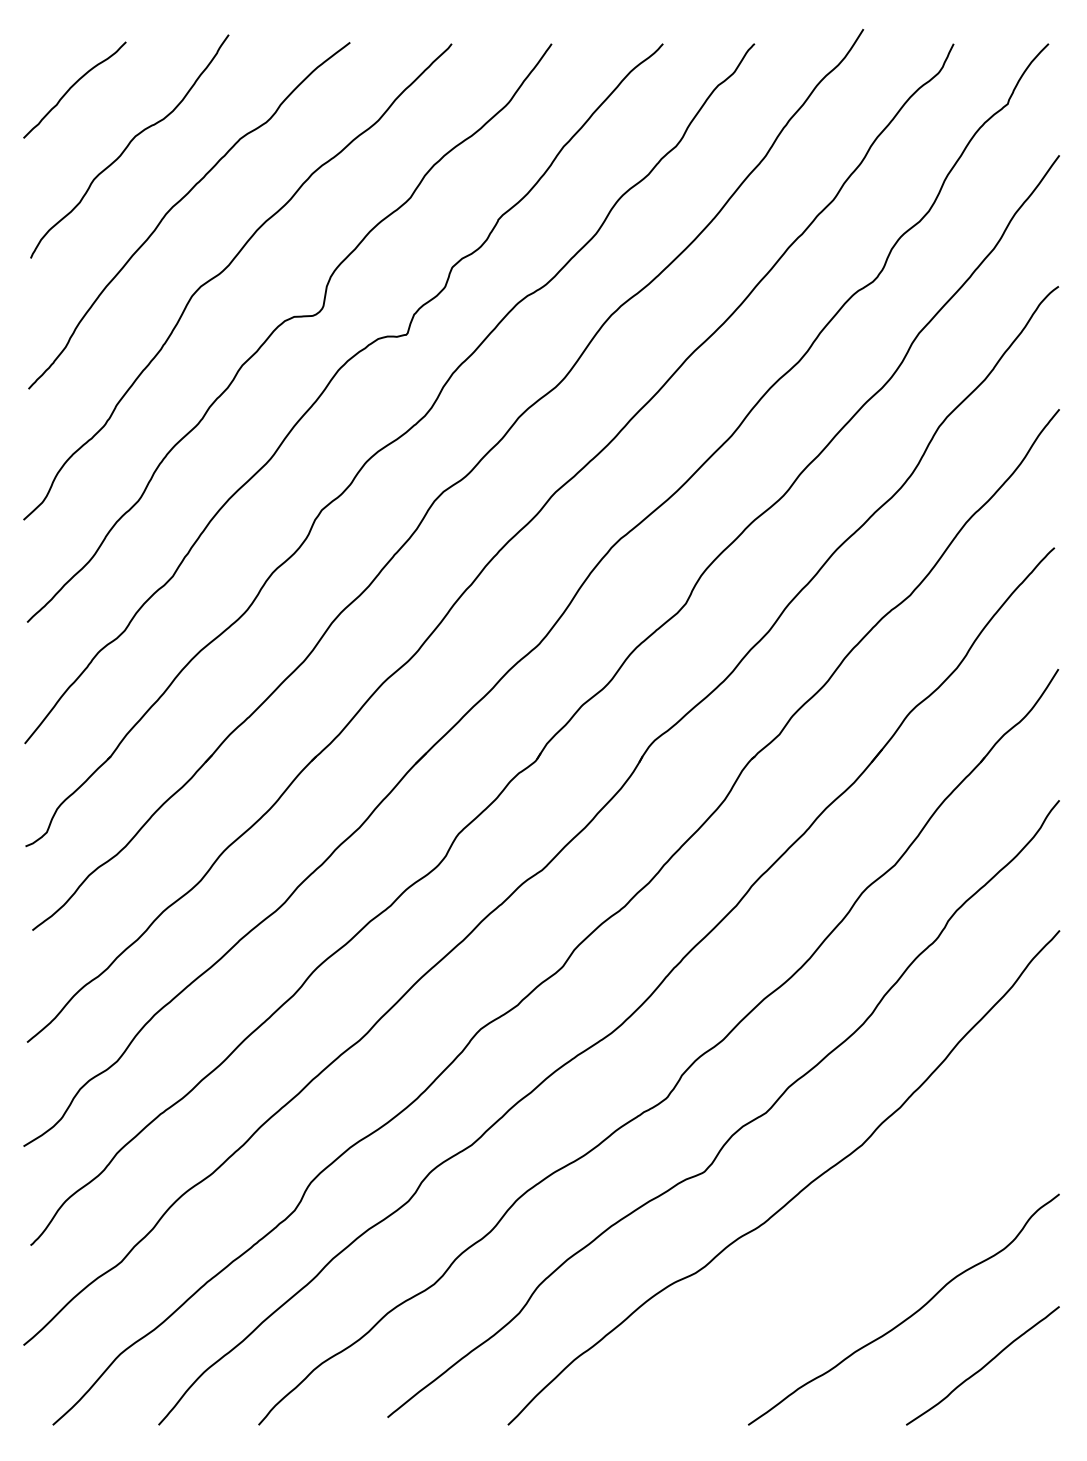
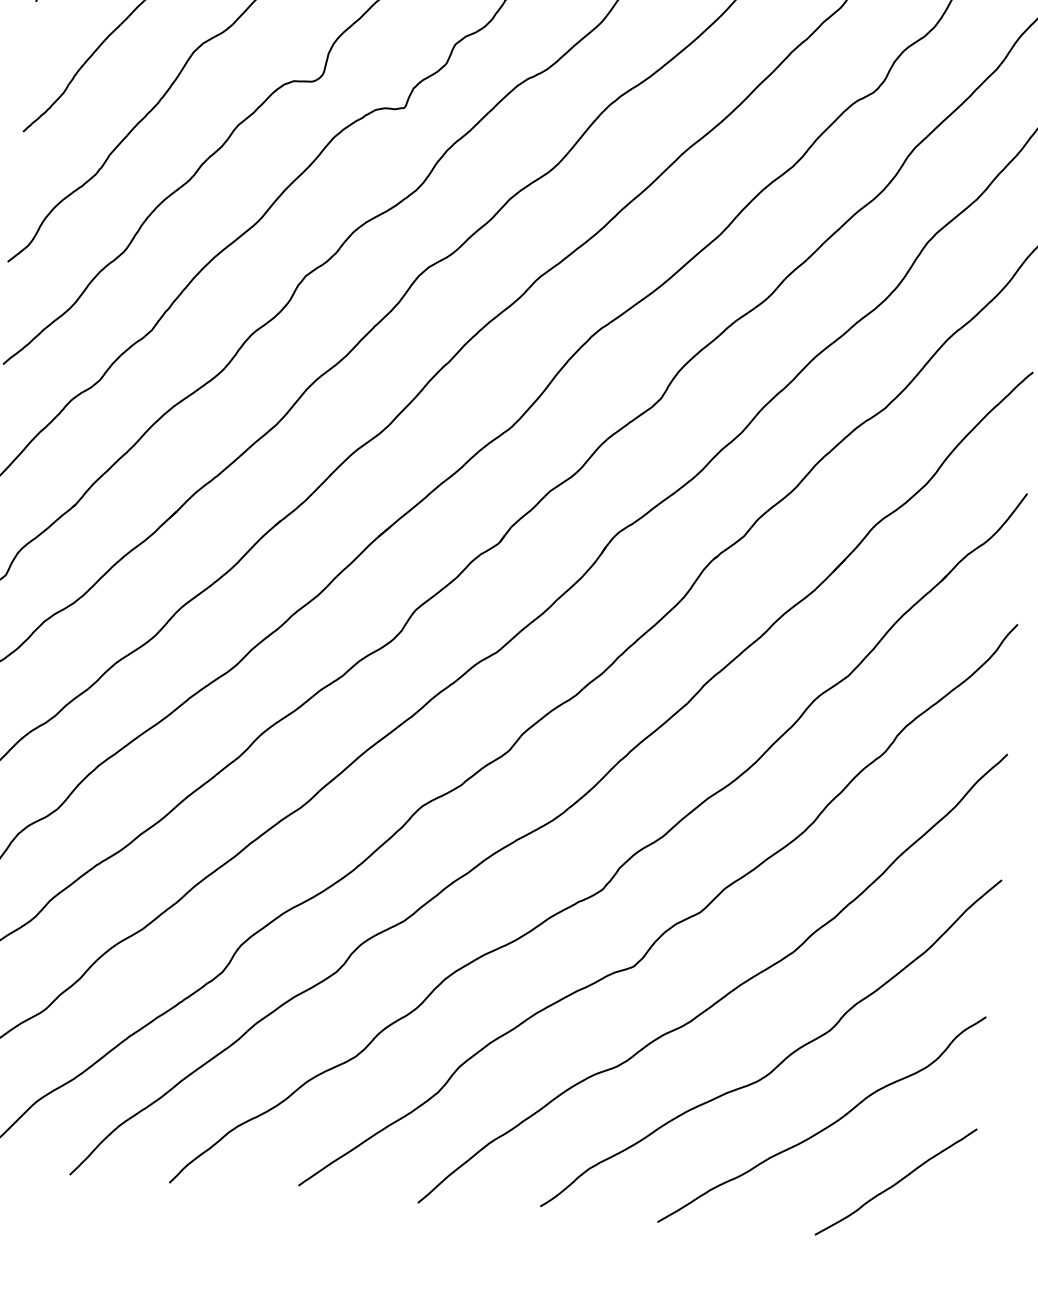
curve: (862, 1251) -> (785, 1058), added

